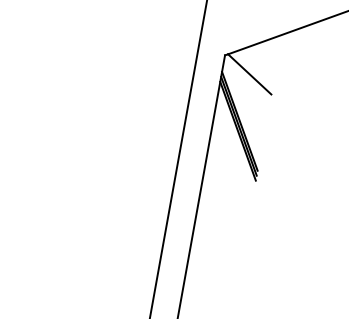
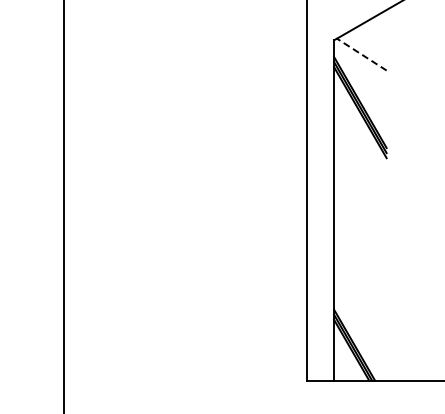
line: (249, 74) -> (361, 54), solid -> dashed

